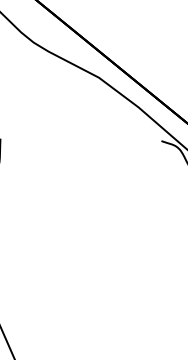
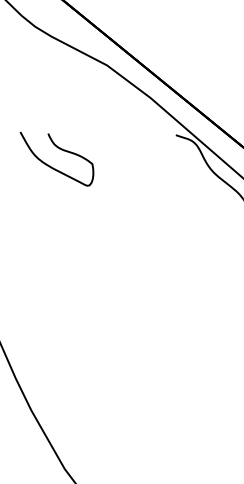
curve: (47, 168) -> (50, 165), added

